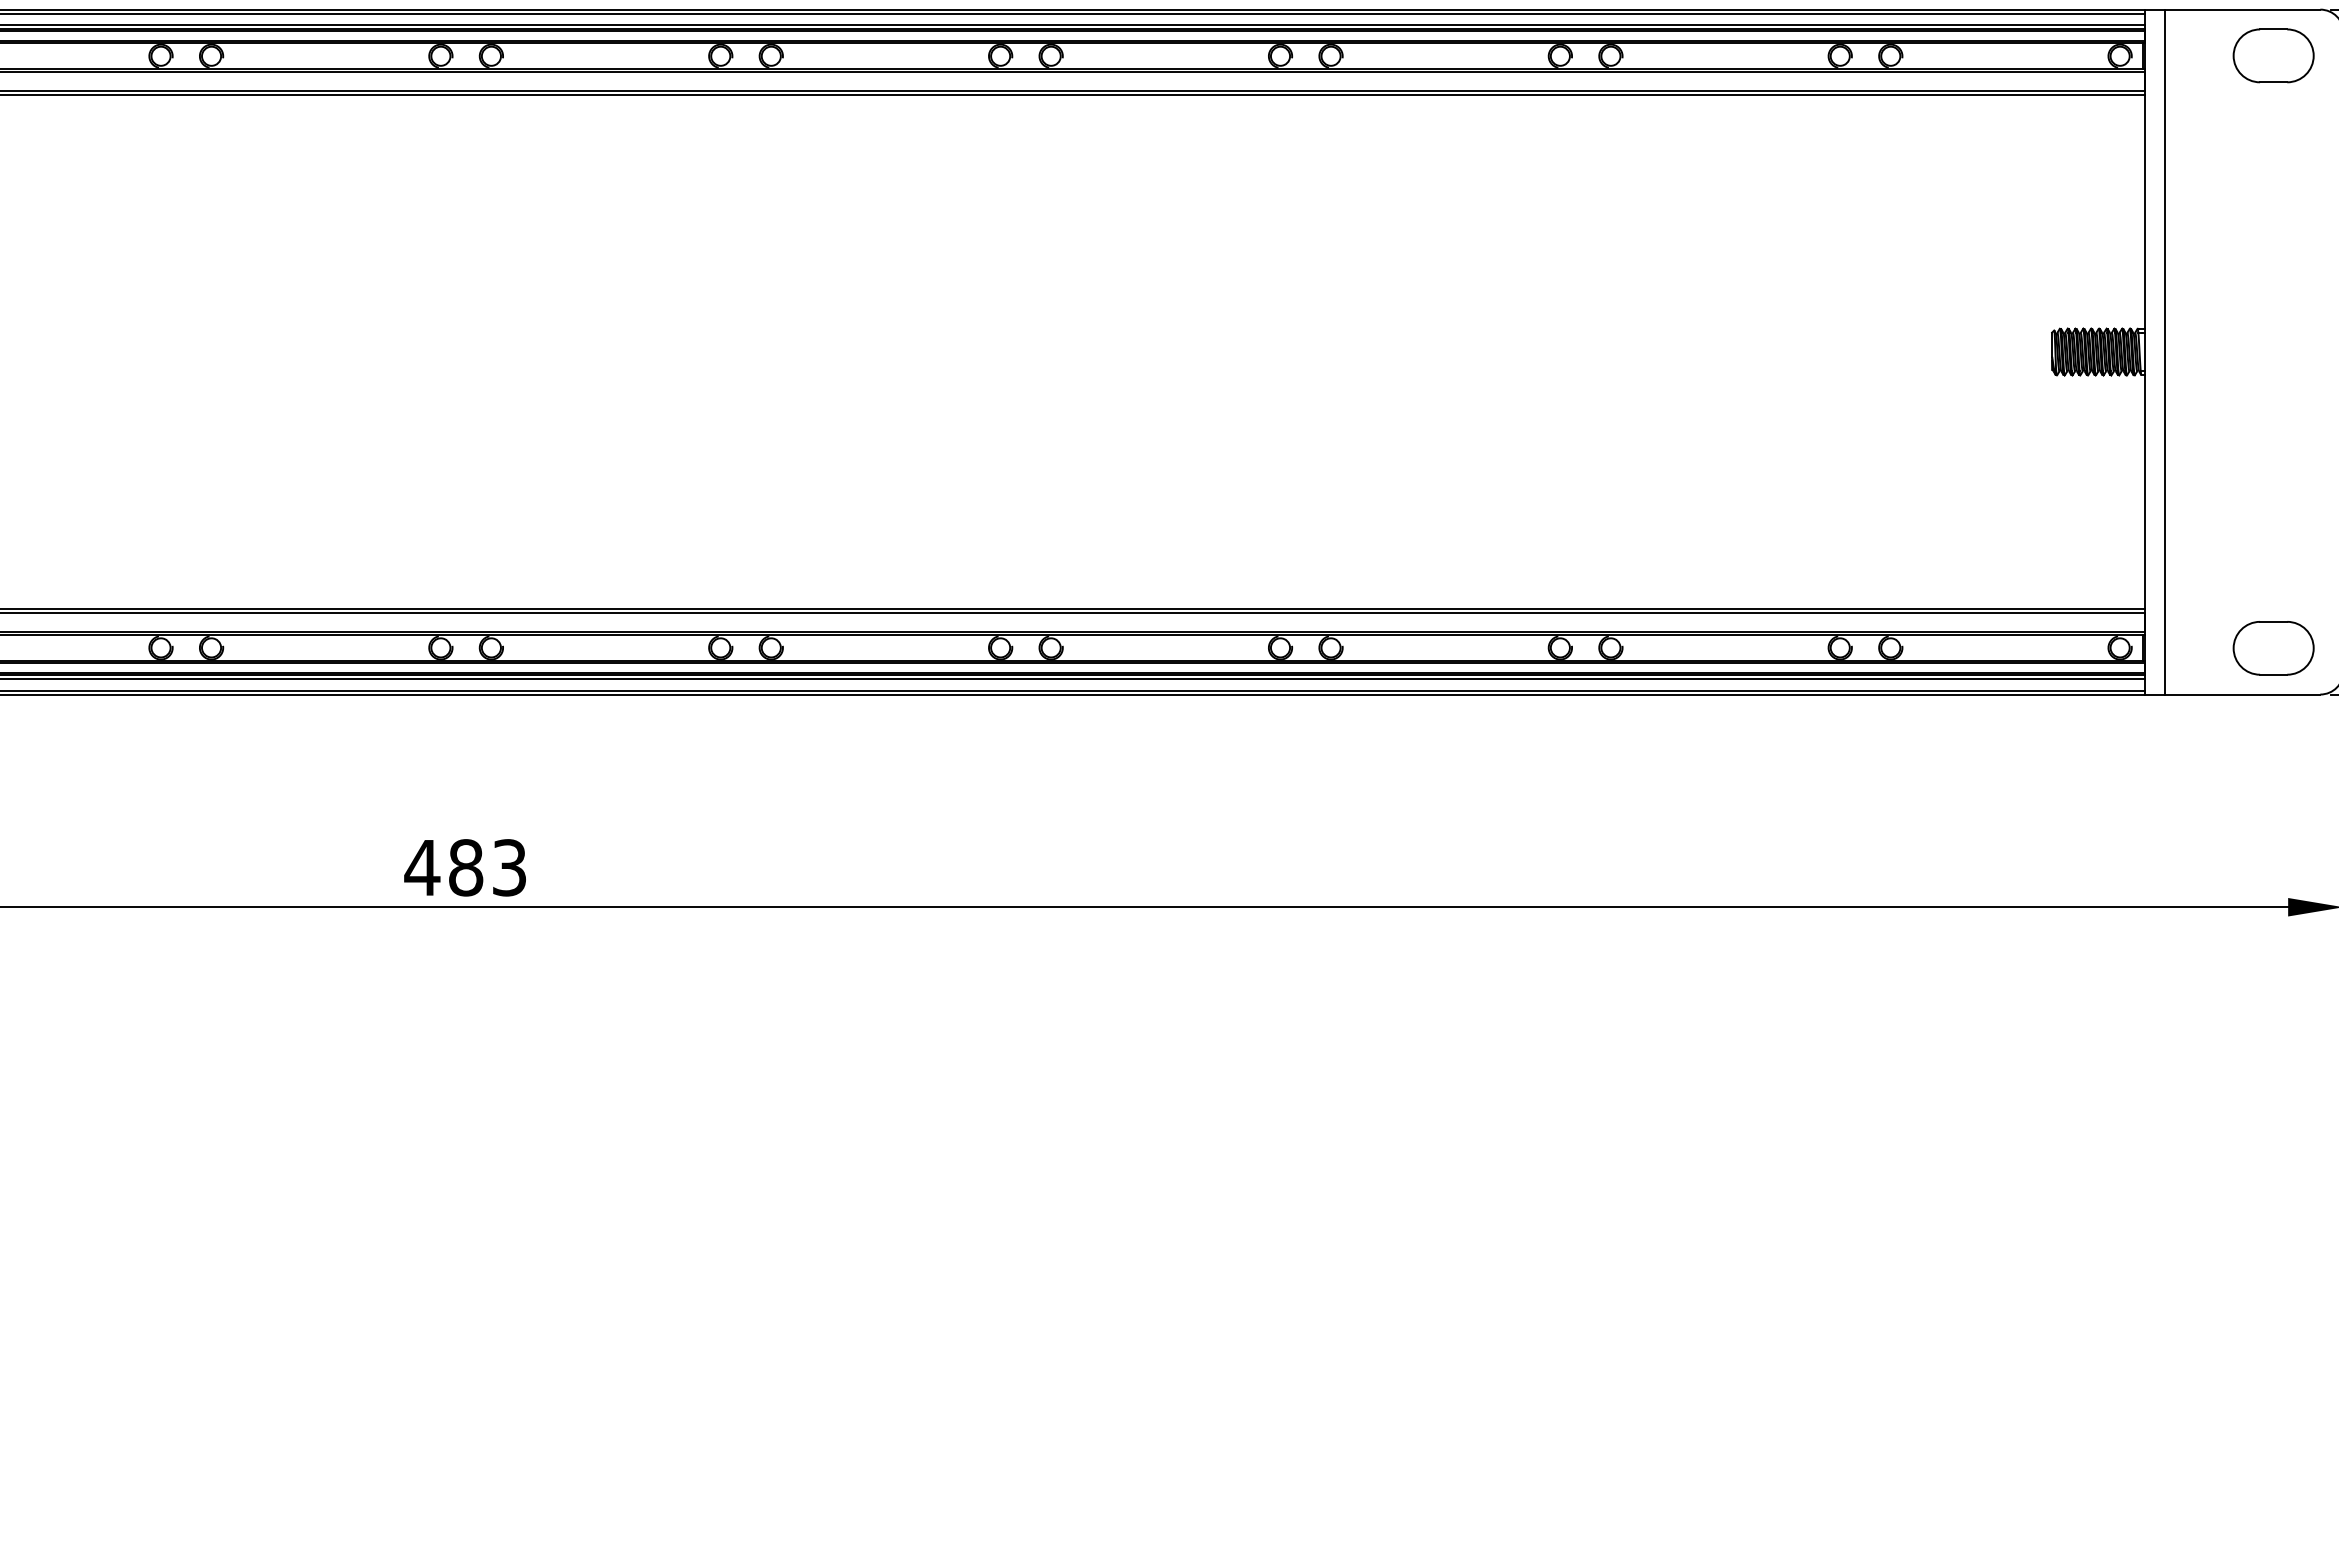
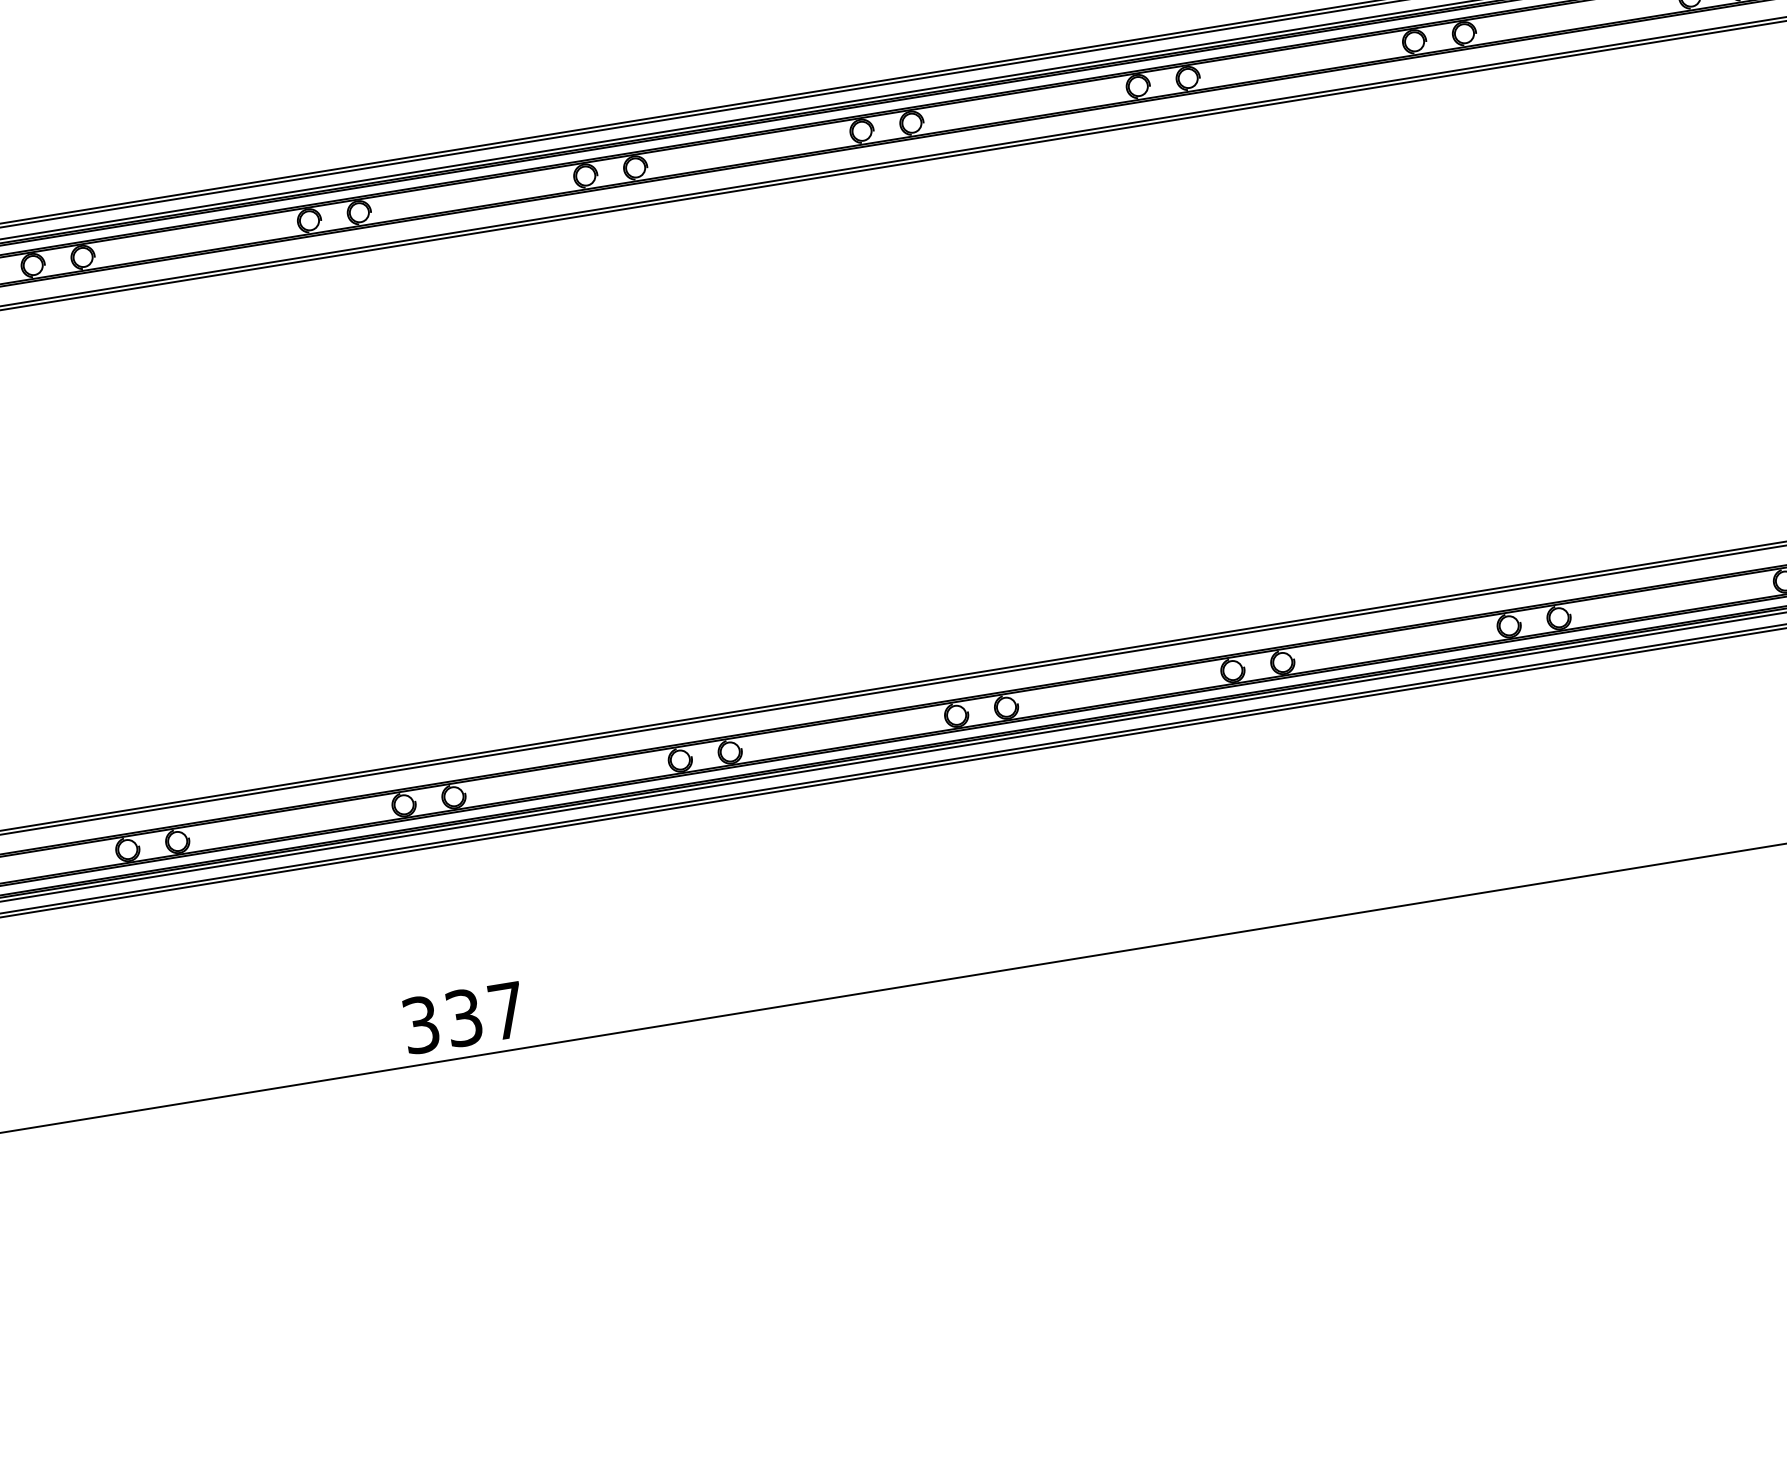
text: (464, 867) -> (462, 1017), 483 -> 337

